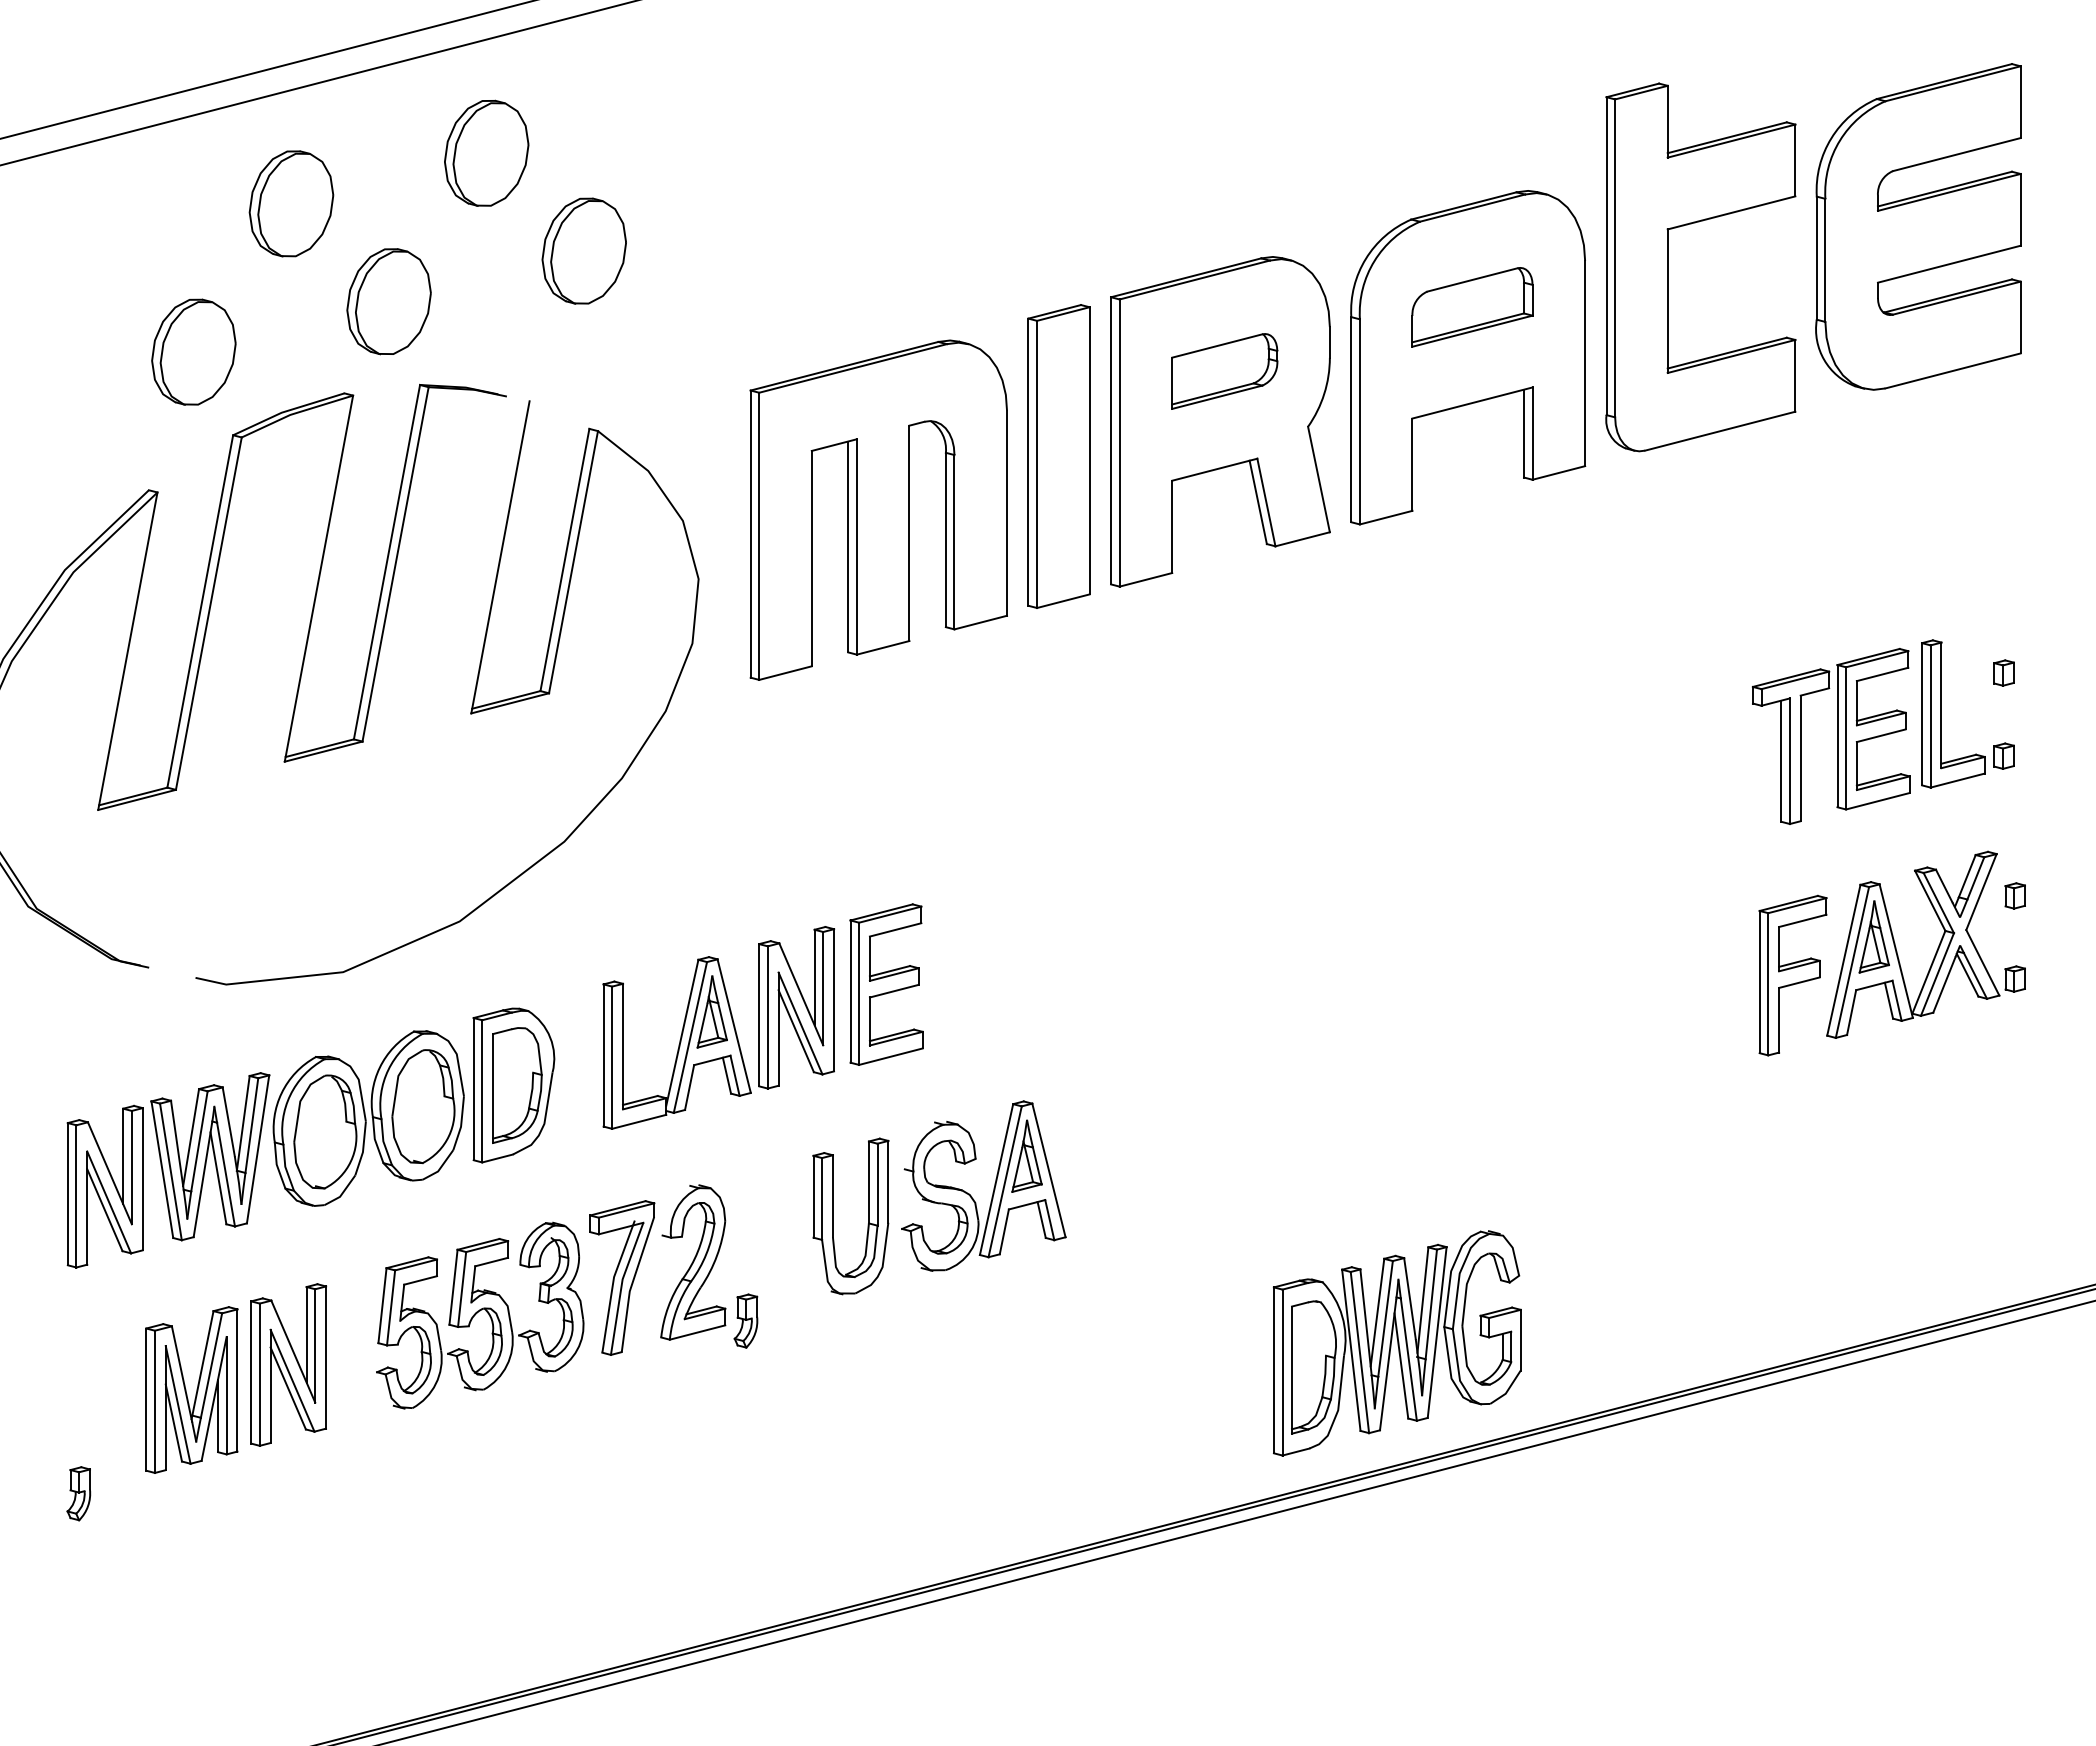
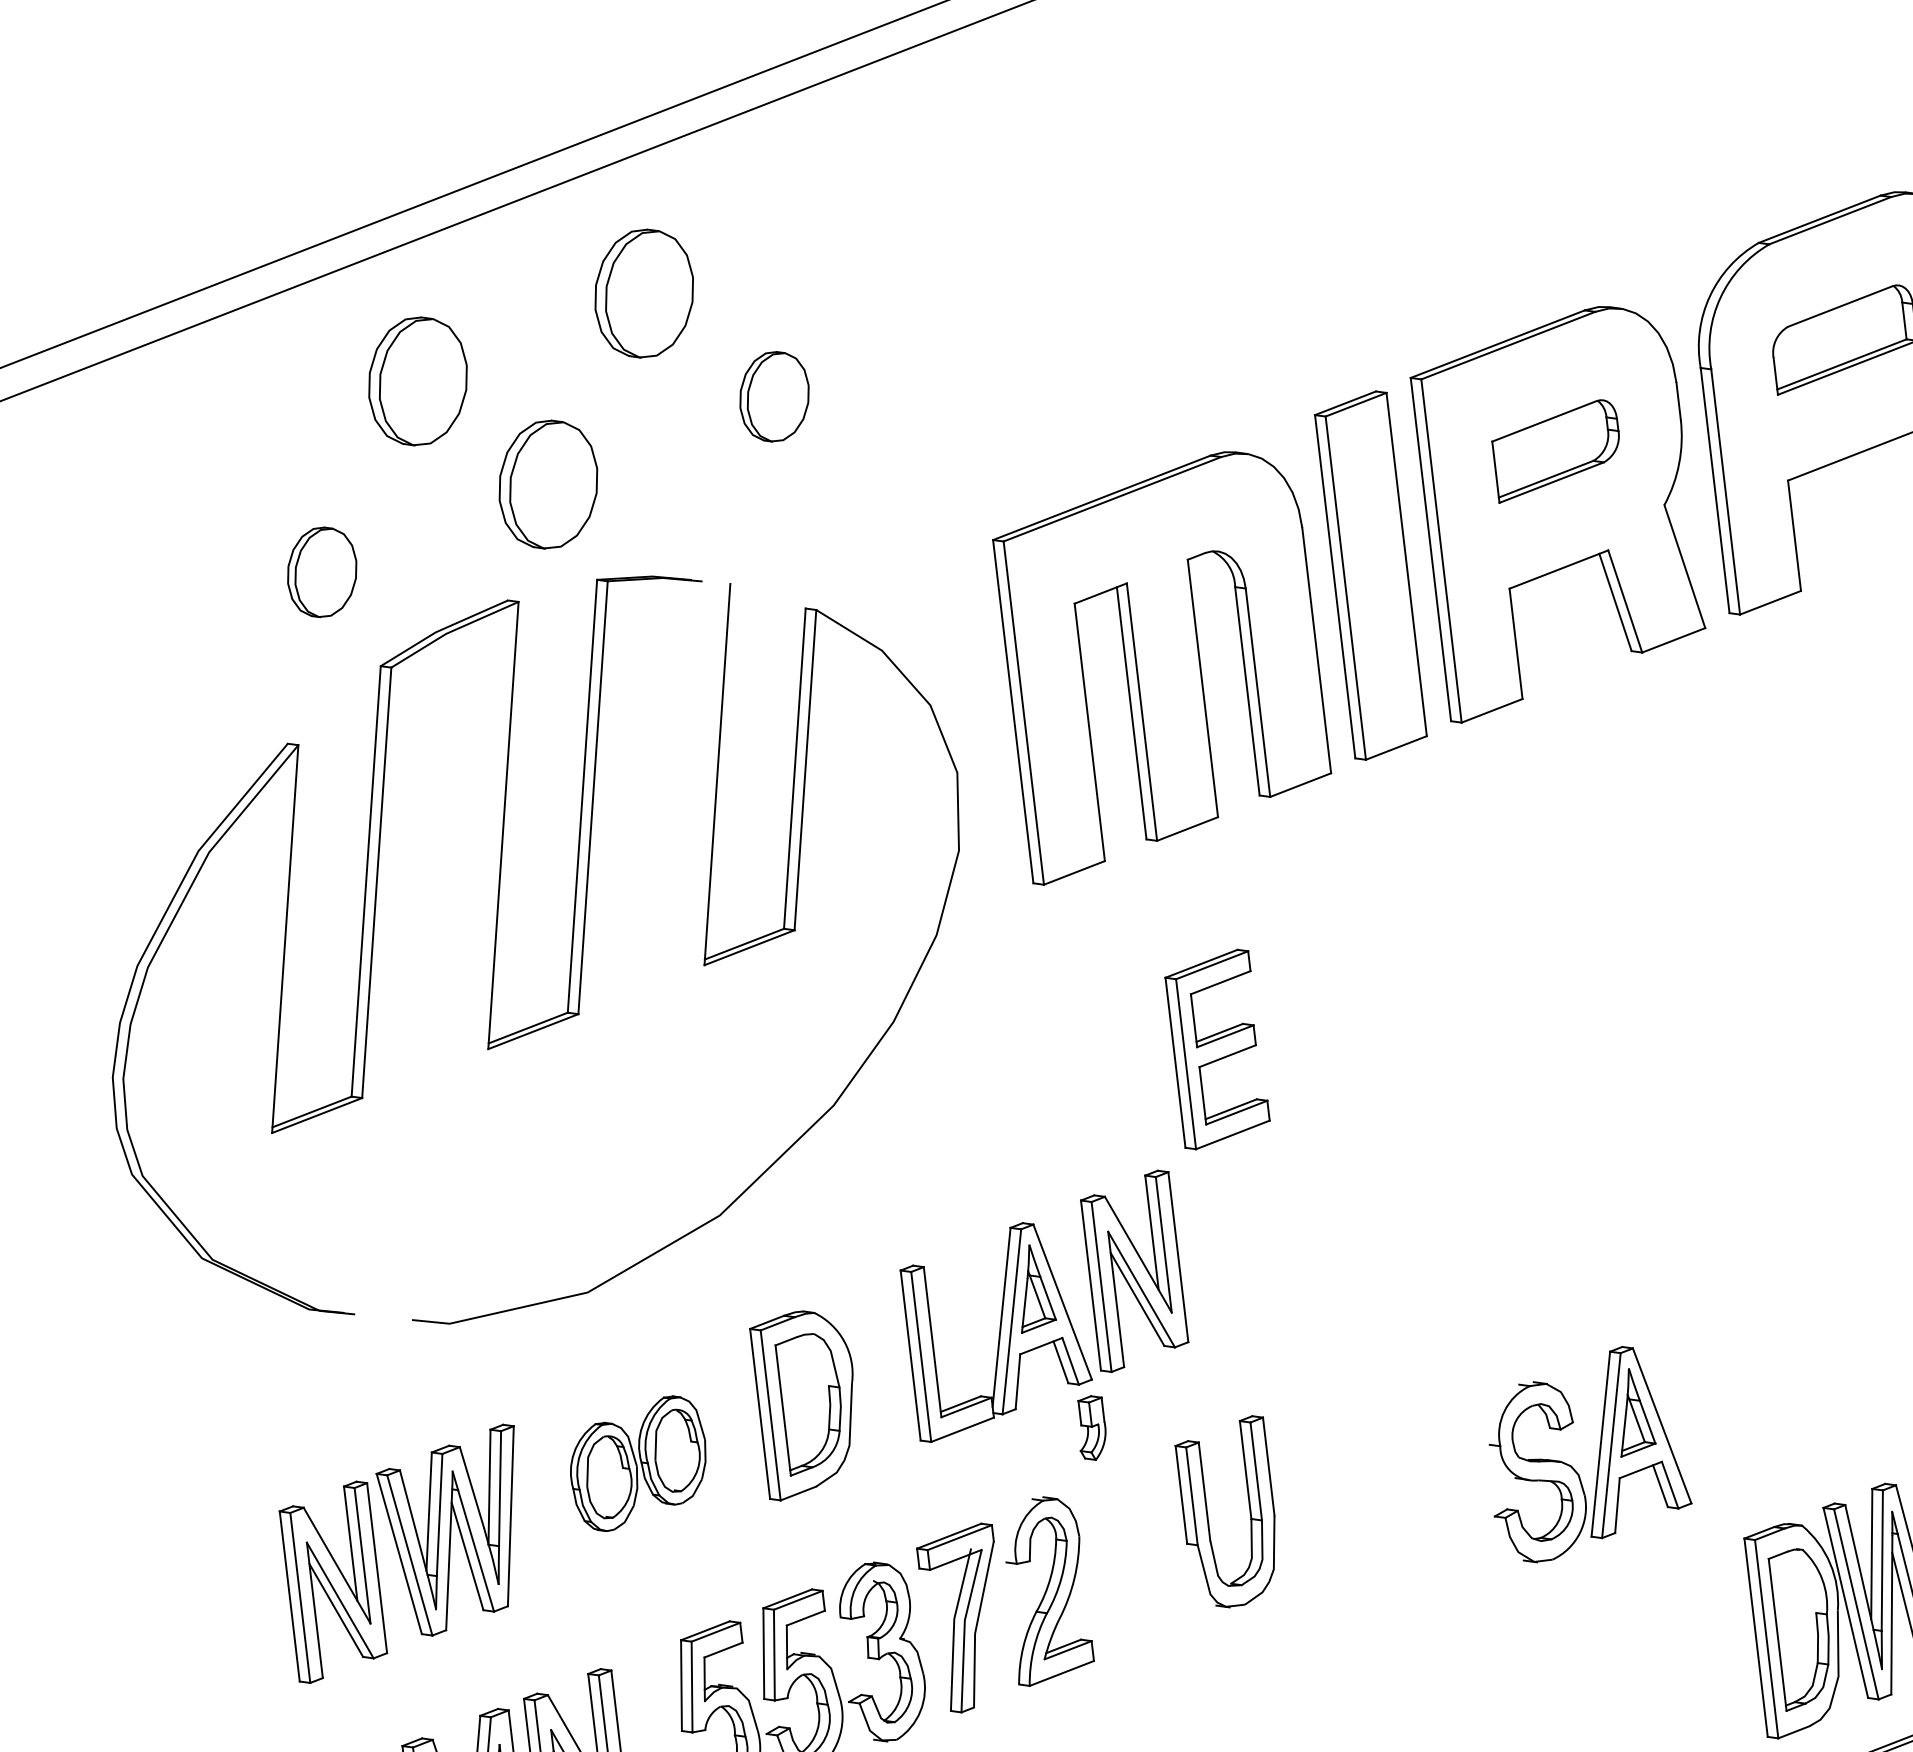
part: (583, 250) -> (773, 396), size x0.7
part: (193, 351) -> (321, 571), size x0.7
part: (886, 984) -> (1217, 1049), moved
part: (368, 1118) -> (638, 1463), size x0.6
part: (993, 1187) -> (1598, 1454), moved
part: (745, 1320) -> (1091, 1427), moved

